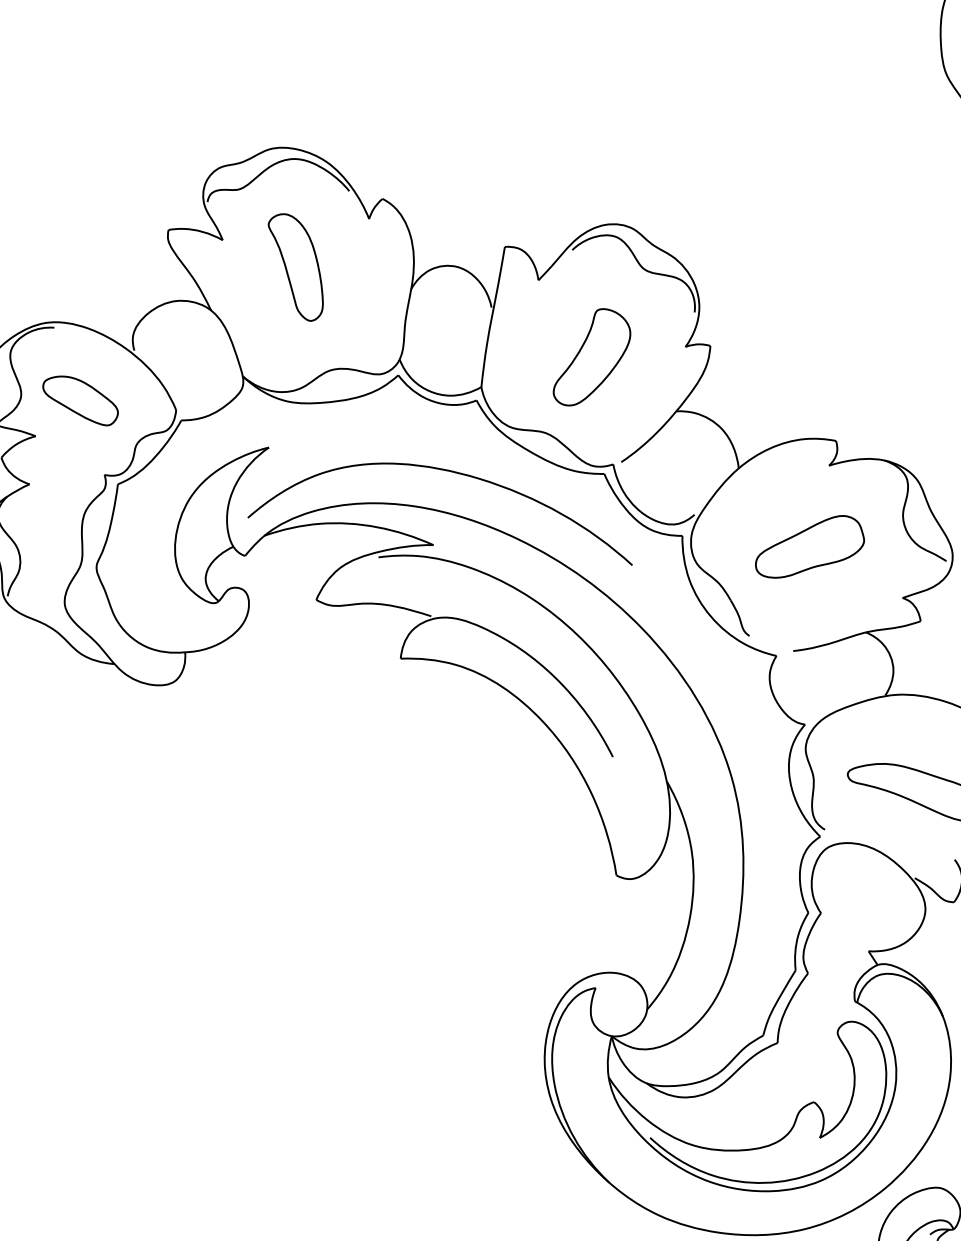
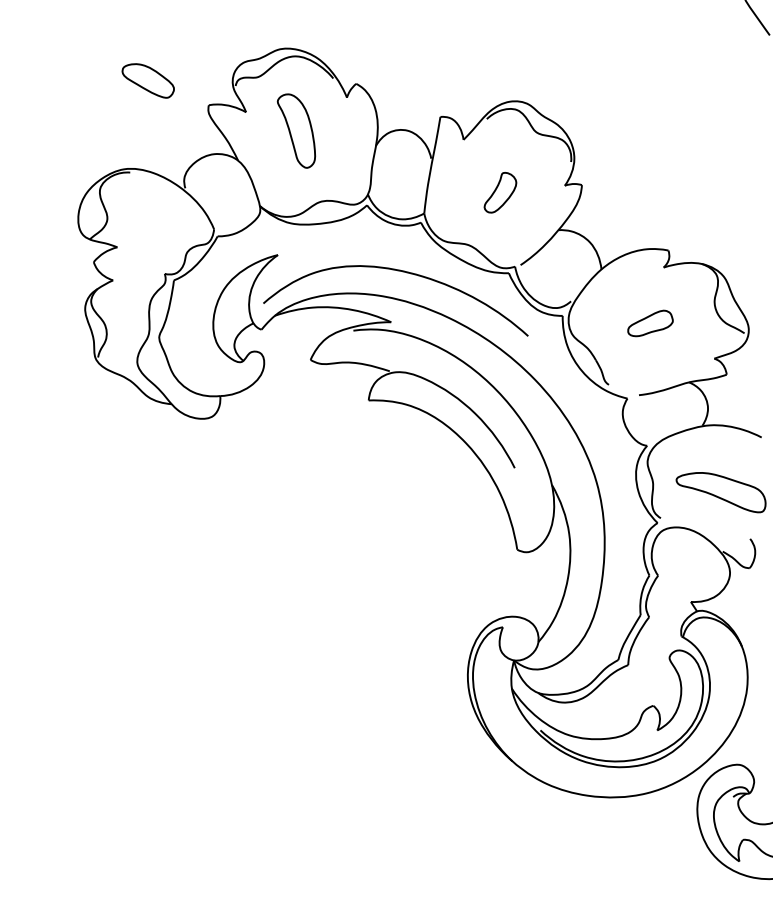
part: (592, 356) -> (500, 192), size x0.6
part: (79, 400) -> (147, 80), moved
part: (809, 546) -> (650, 323), size x0.6

